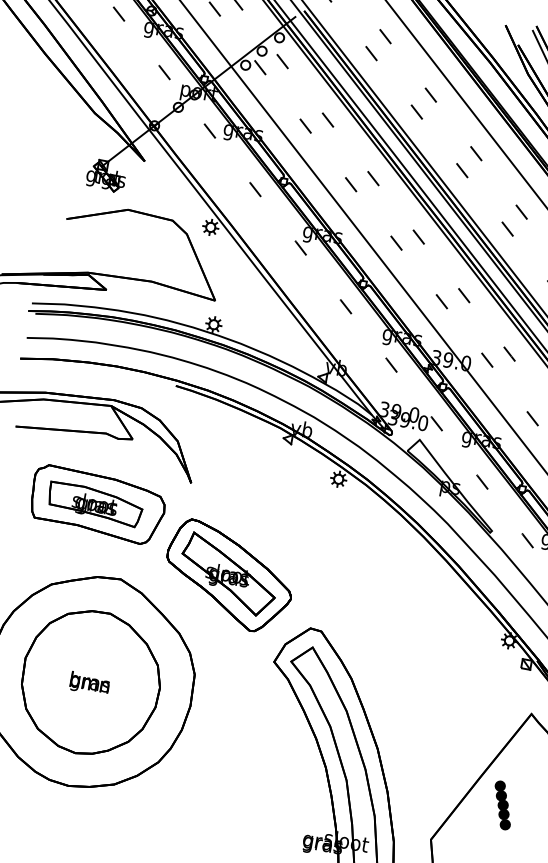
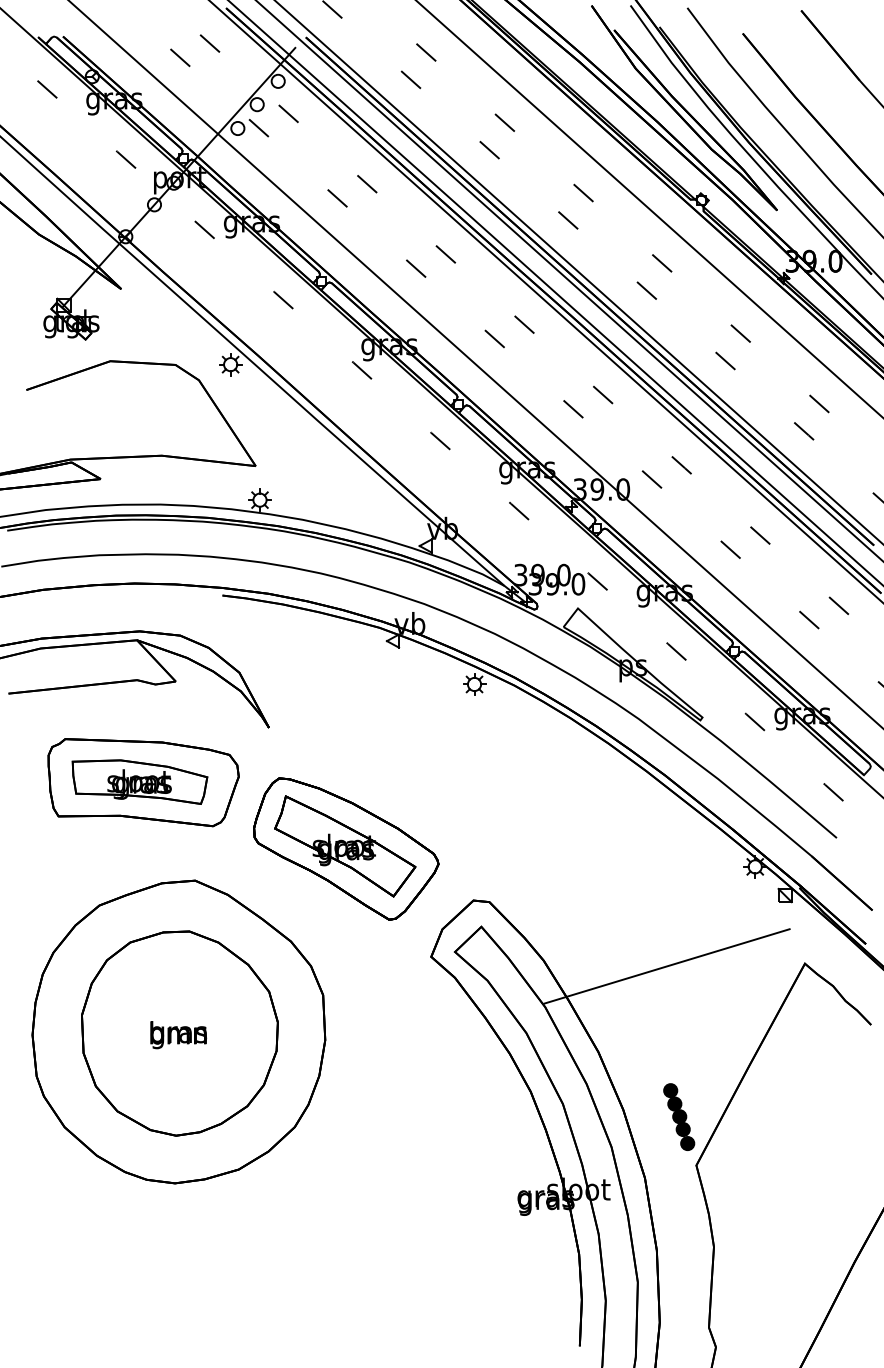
line: (435, 698) -> (666, 966), added
part: (503, 805) -> (679, 1116), moved

